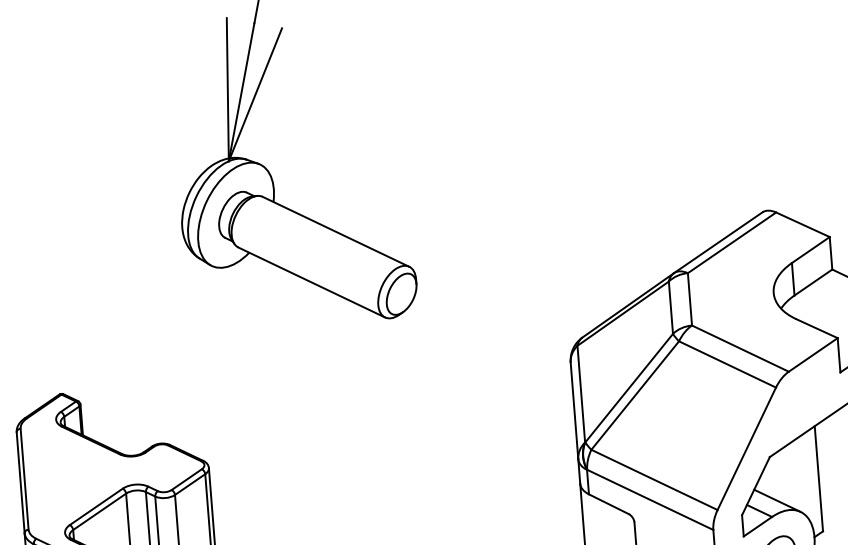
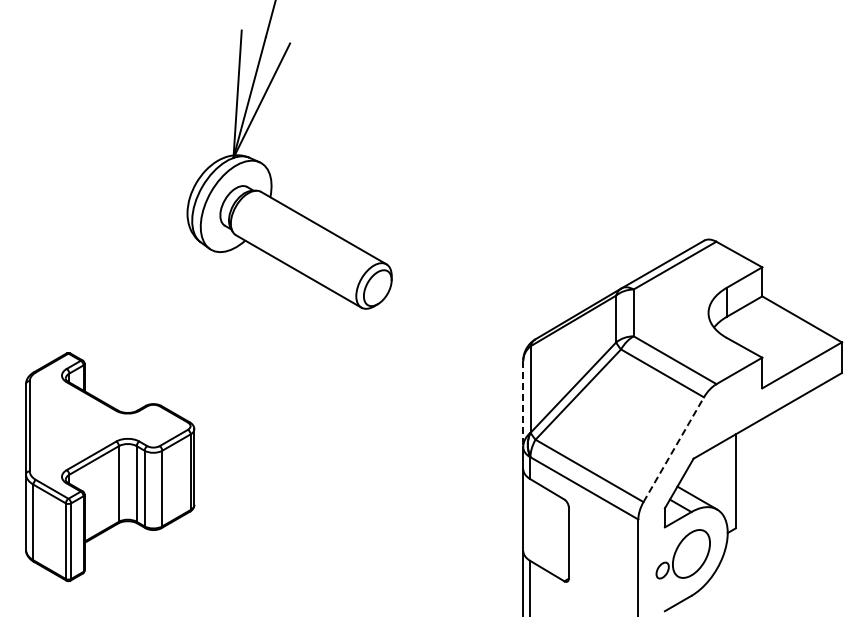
line: (574, 411) -> (523, 404), solid -> dashed
line: (747, 448) -> (674, 449), solid -> dashed

